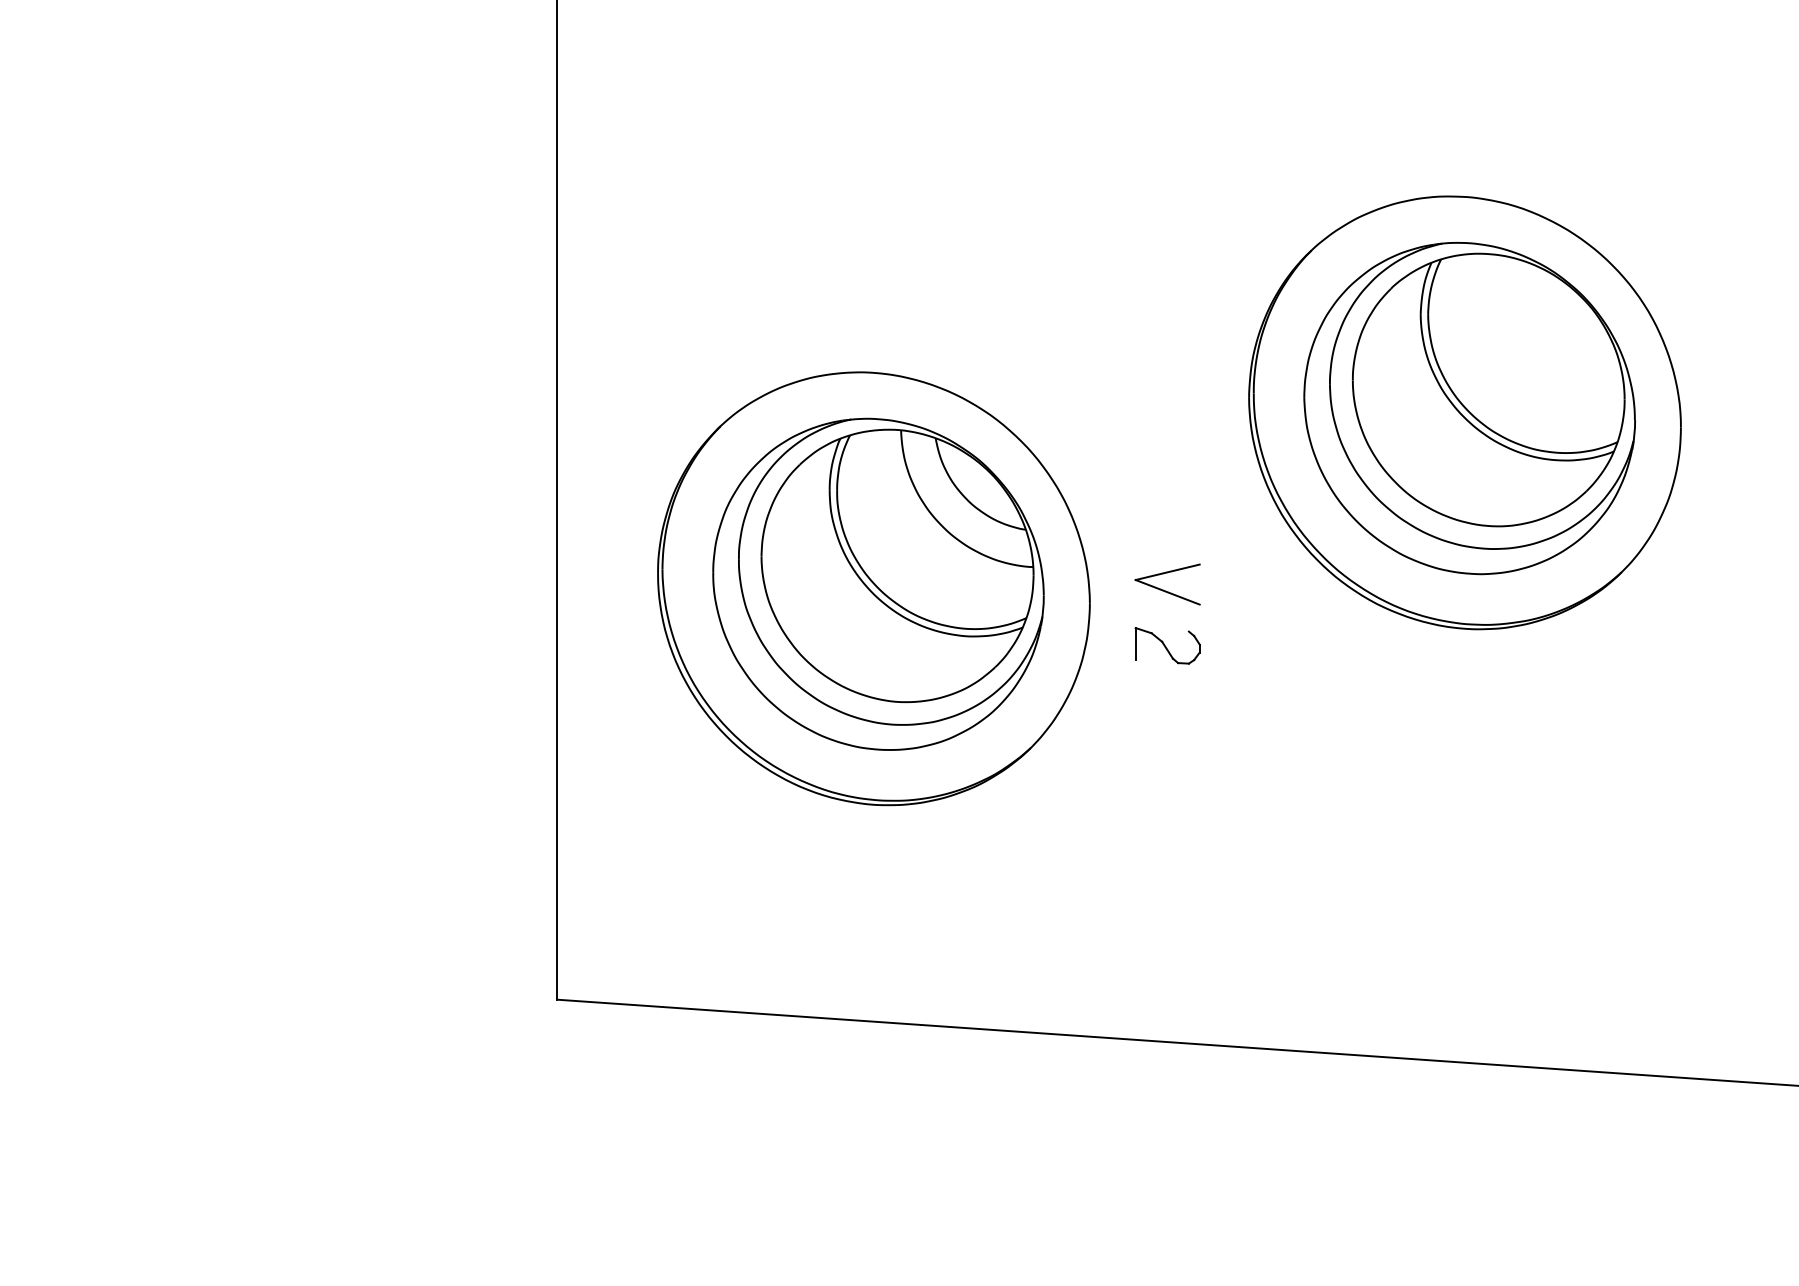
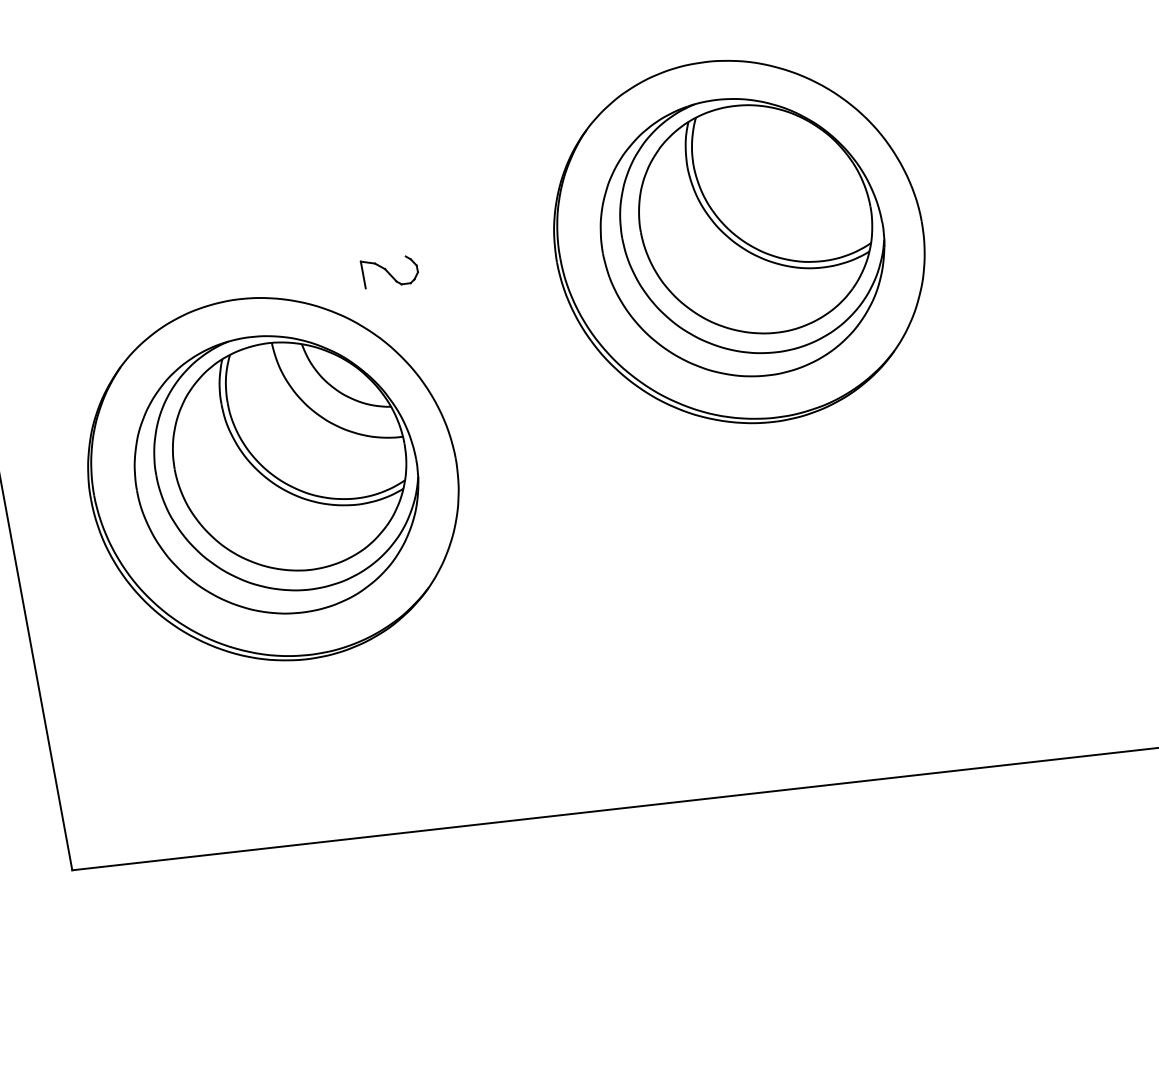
part: (1166, 590) -> (517, 435), removed
part: (1167, 645) -> (390, 271), moved

